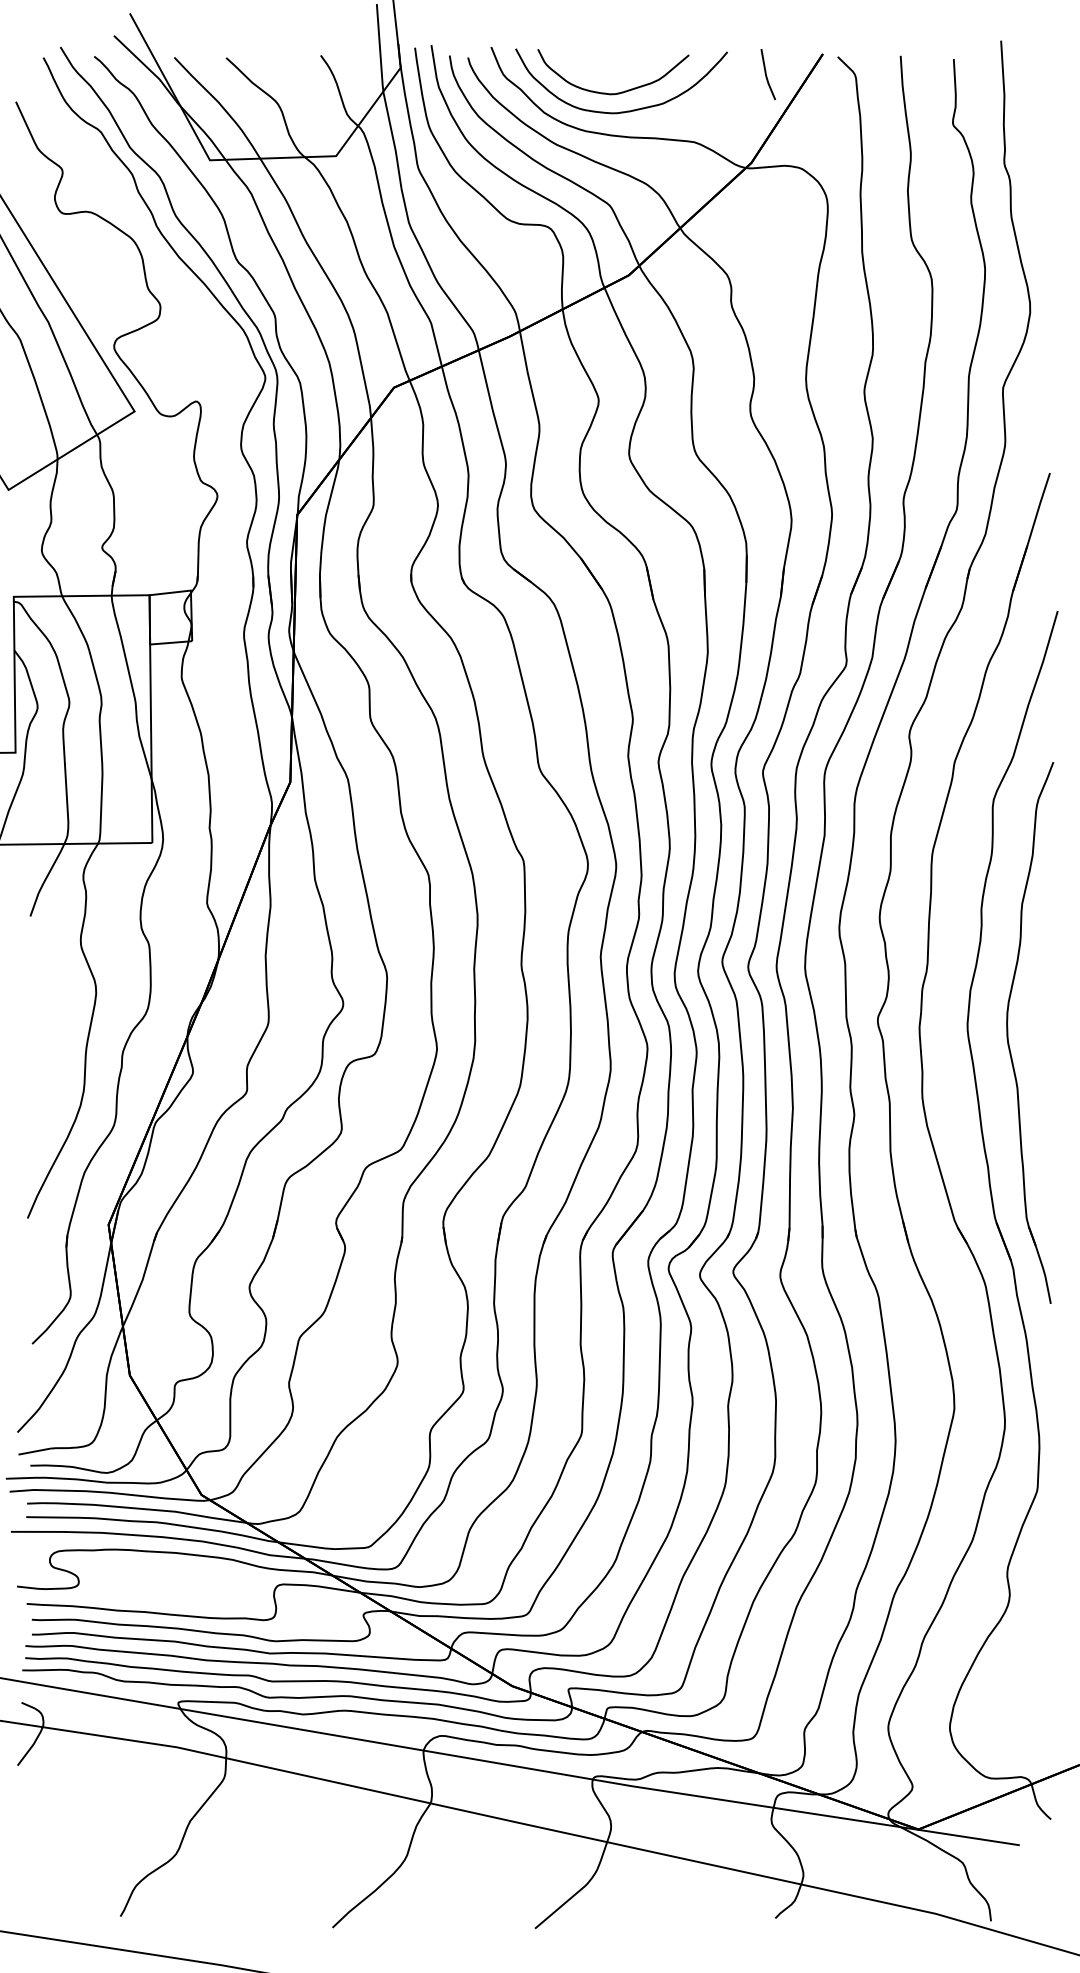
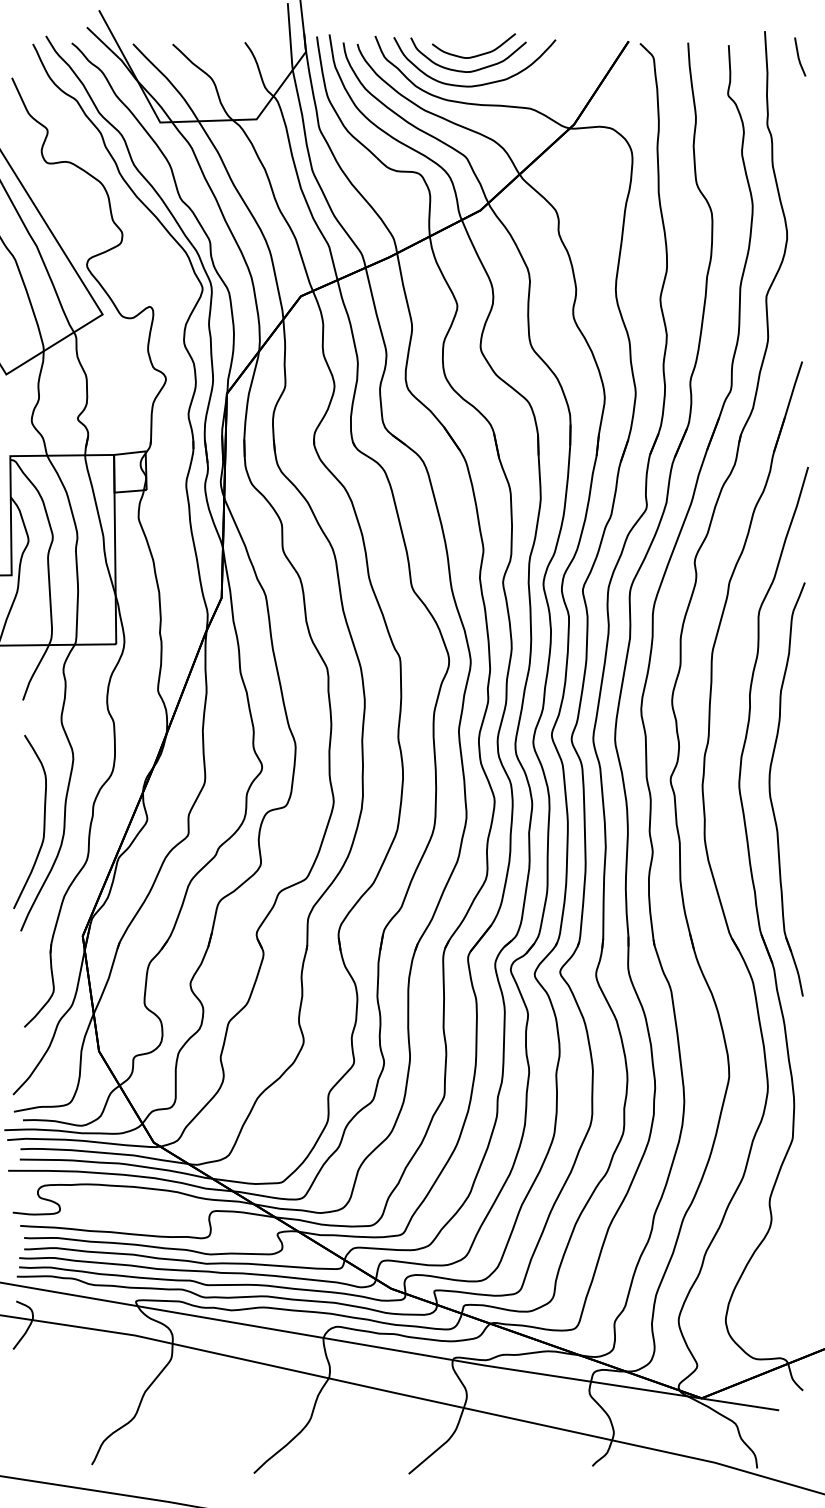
curve: (622, 72) -> (475, 55), added
line: (766, 74) -> (798, 56), moved
curve: (57, 1075) -> (43, 822), added

